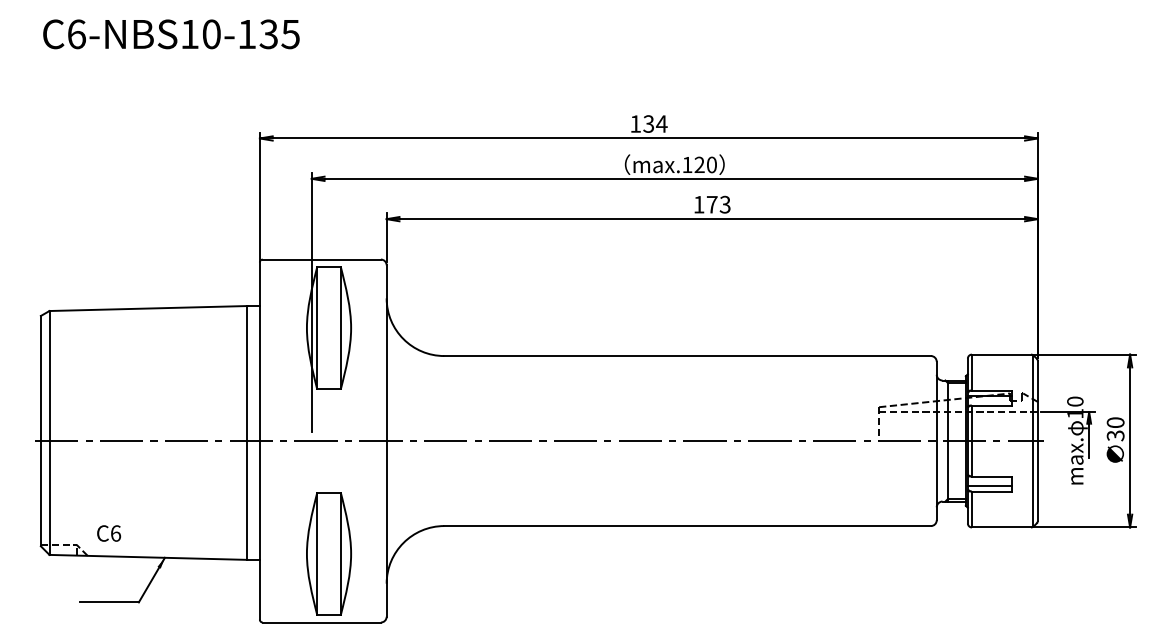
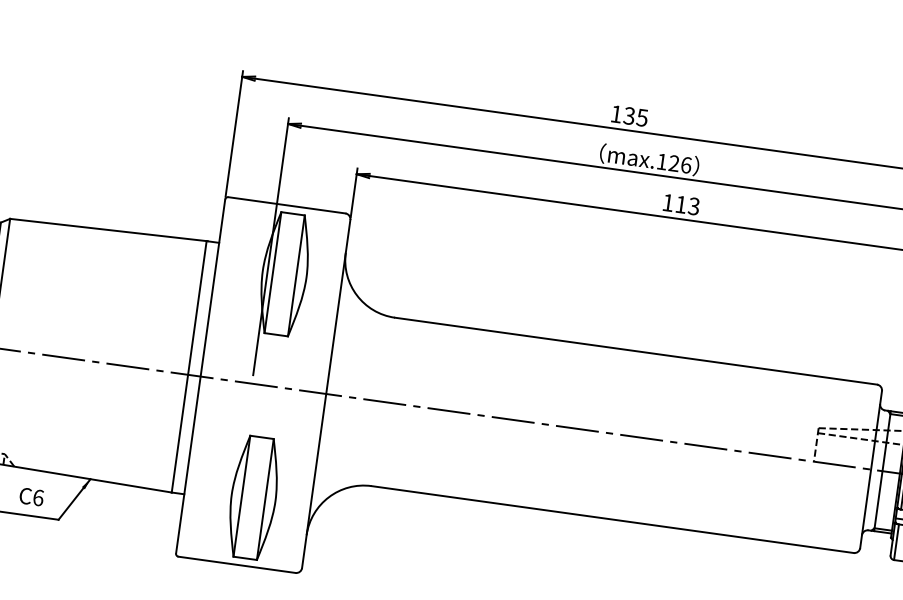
text: (661, 123) -> (642, 117), 134 -> 135
text: (712, 164) -> (686, 164), max.120 -> max.126
text: (712, 204) -> (681, 204), 173 -> 113
text: (109, 533) -> (32, 497), moved

